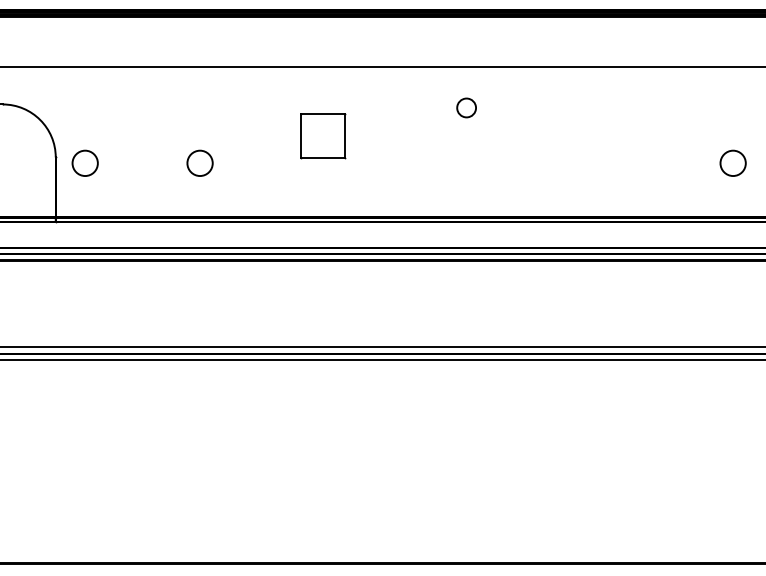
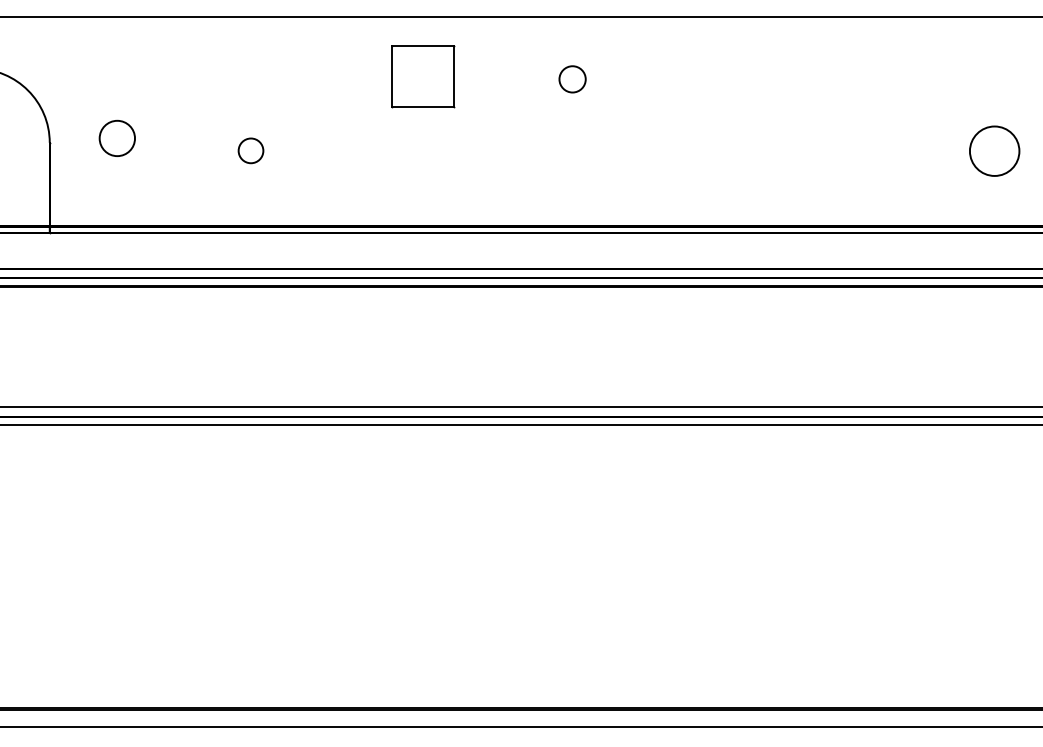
circle: (466, 107) -> (572, 78), moved
part: (323, 136) -> (423, 77), moved
circle: (84, 162) -> (116, 137), moved
circle: (199, 162) -> (250, 149), size x0.7
circle: (732, 162) -> (993, 149), size x1.4

